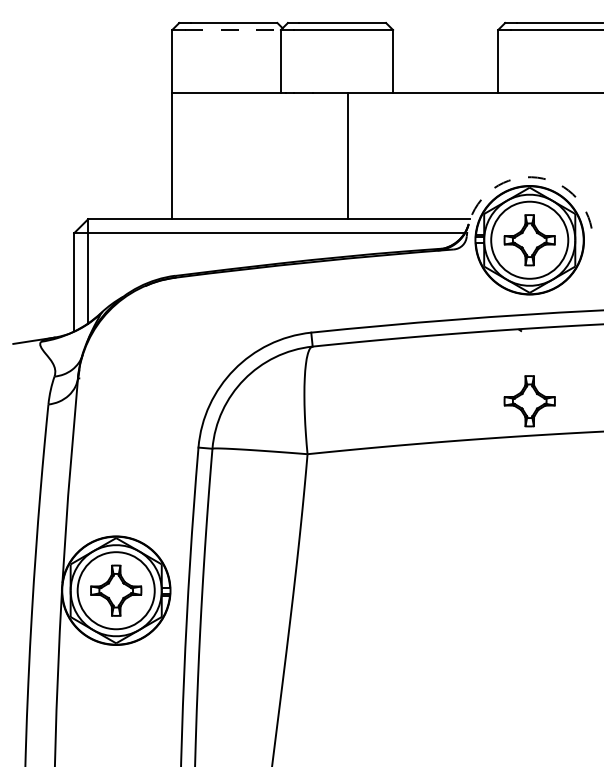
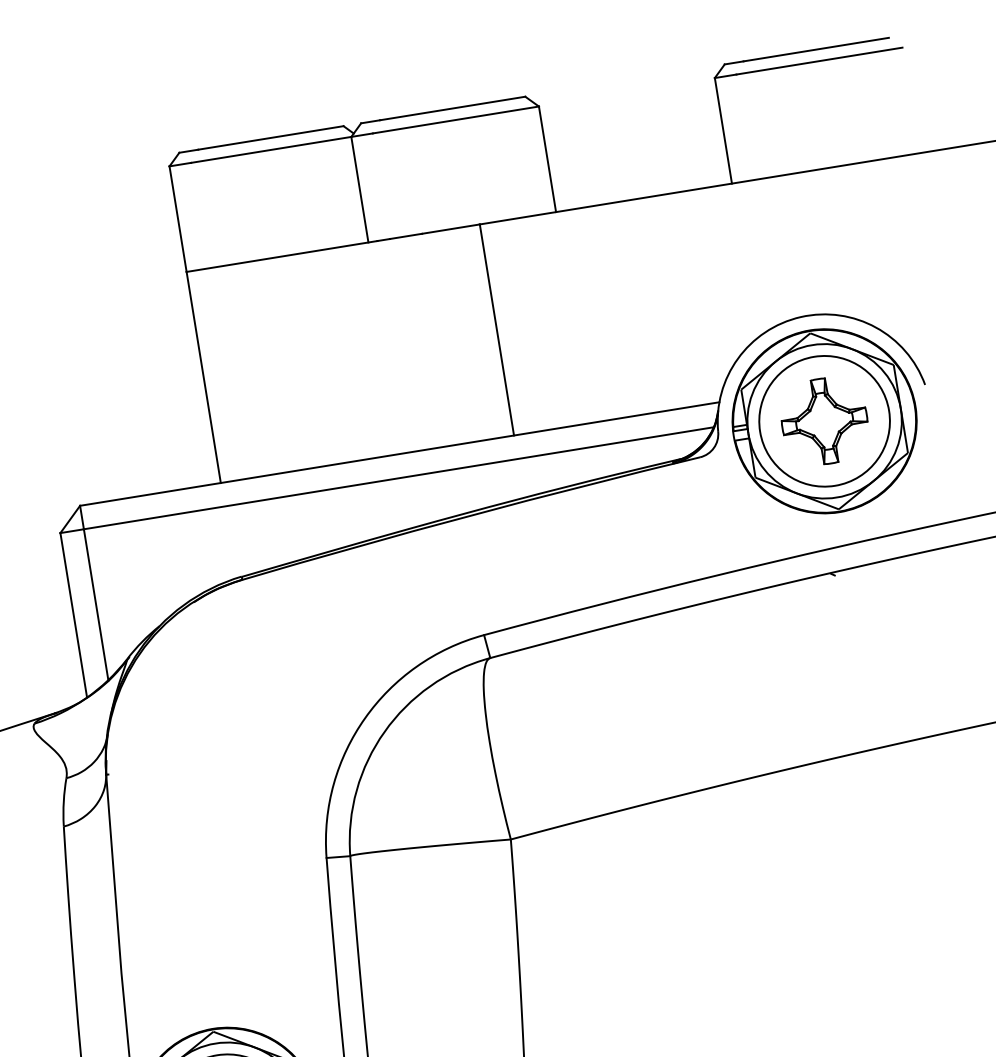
line: (233, 30) -> (272, 150), dashed -> solid
arc: (525, 177) -> (800, 317), dashed -> solid
part: (529, 401) -> (867, 691), removed

